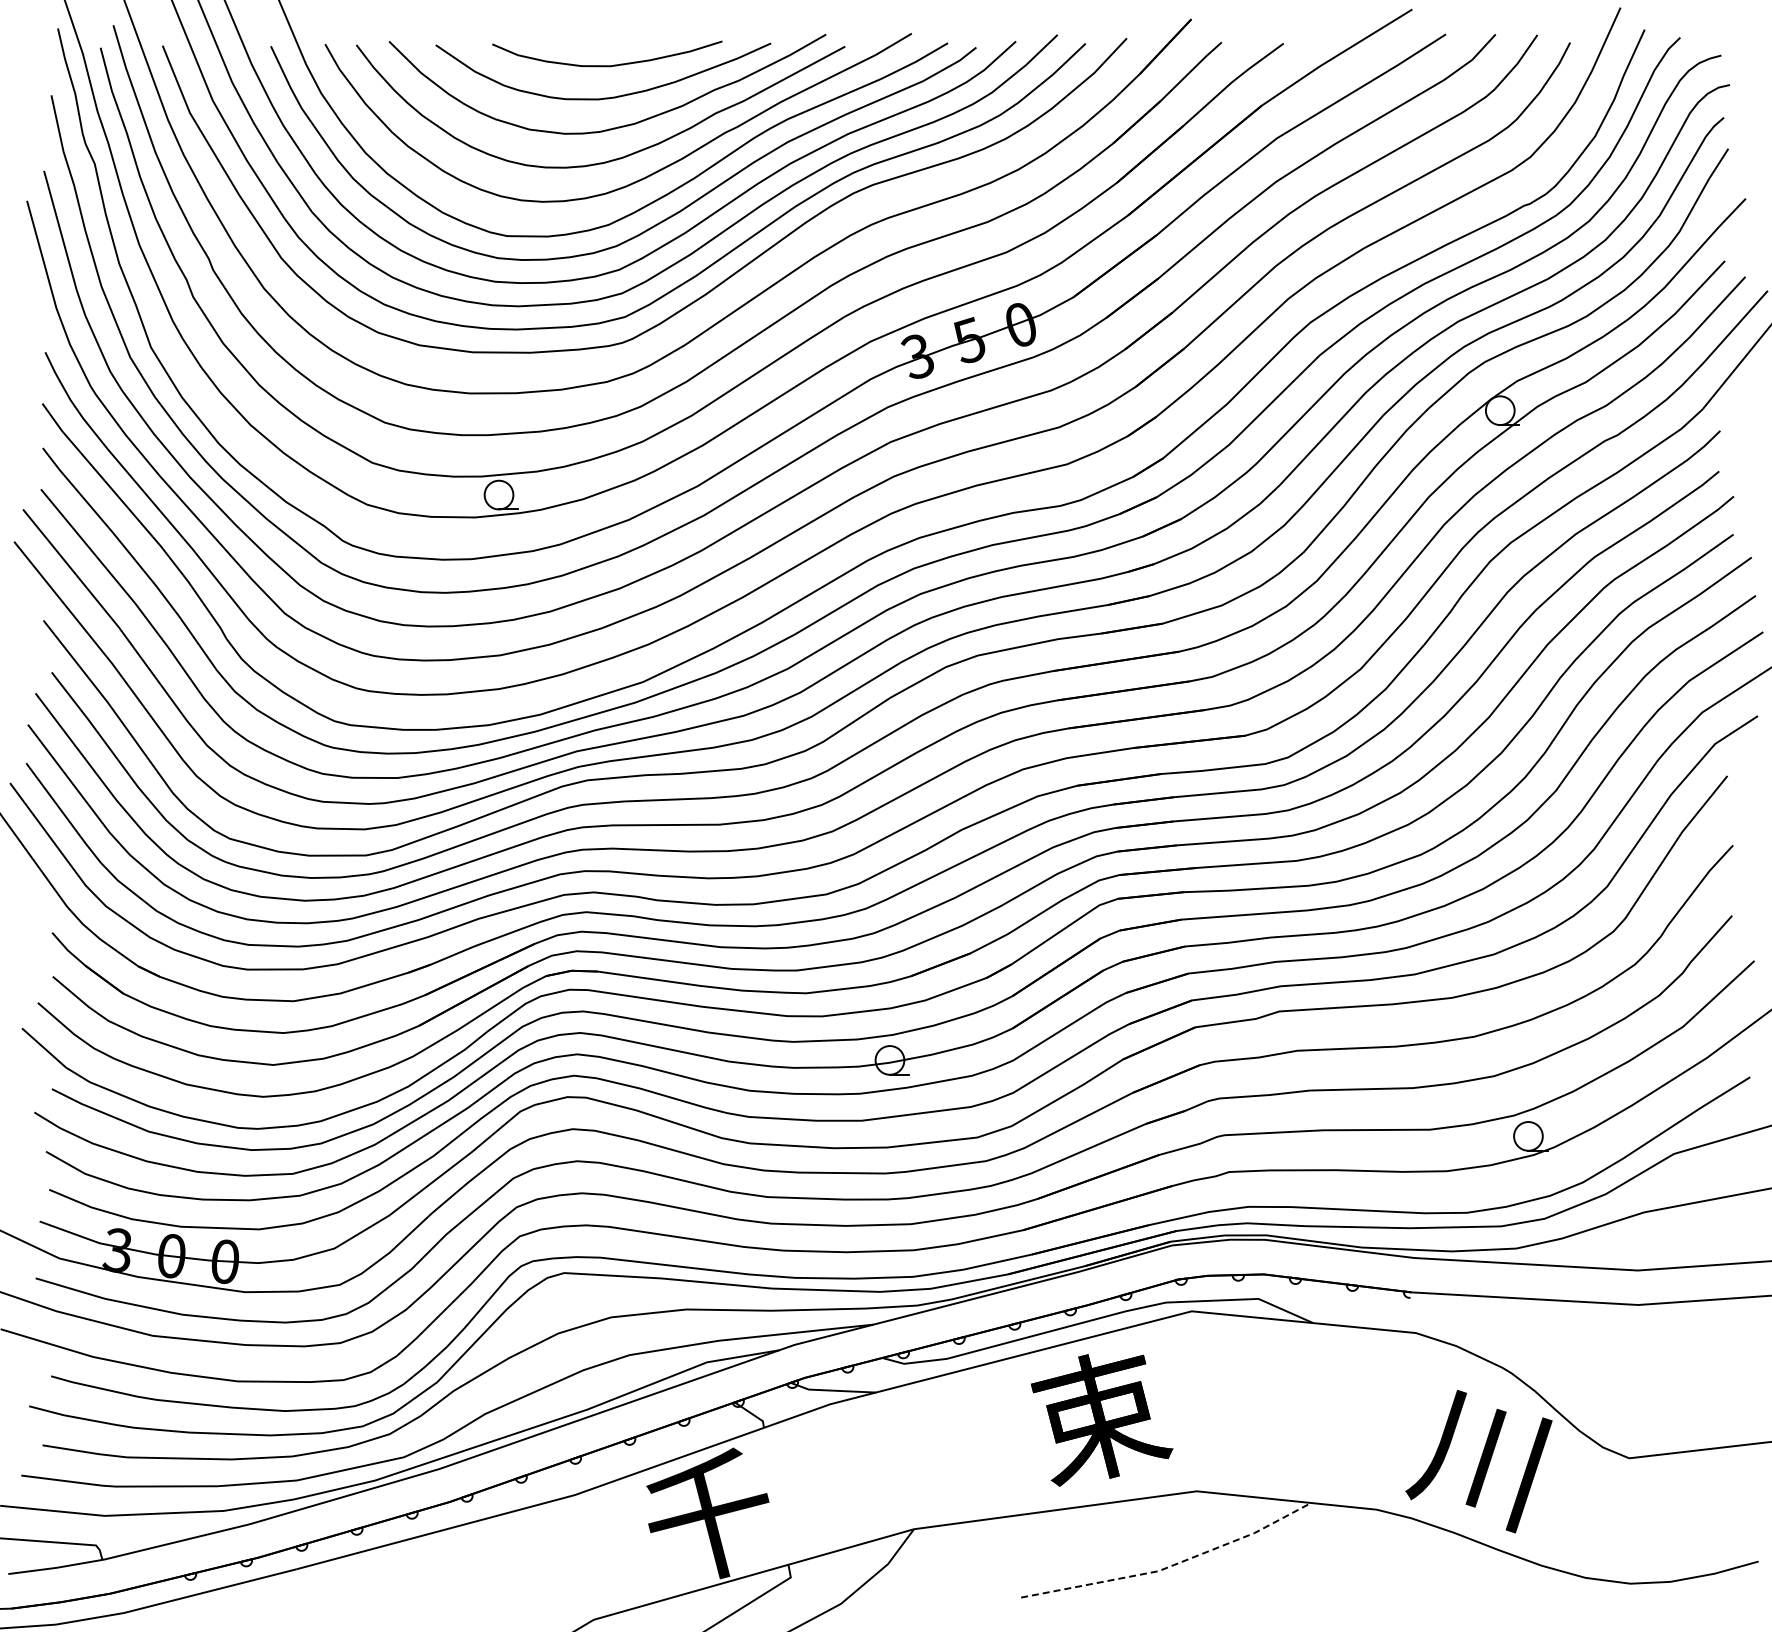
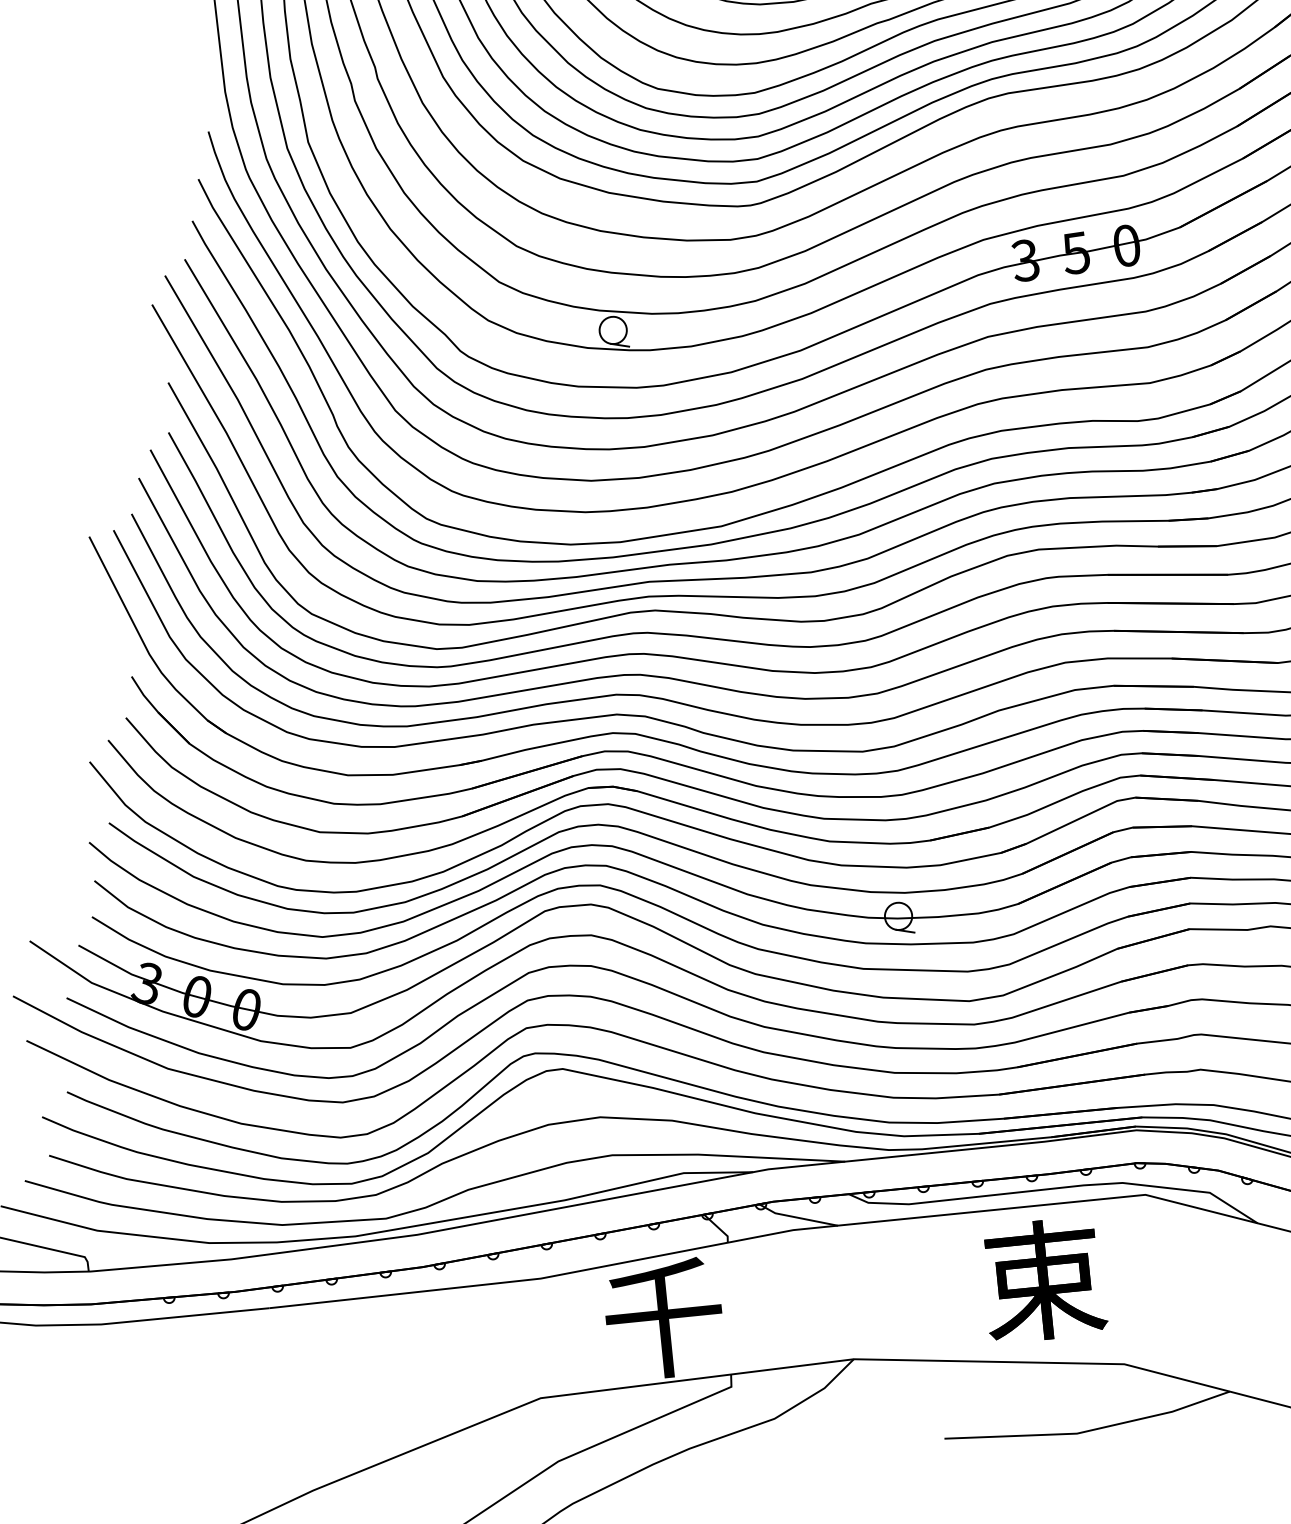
line: (1172, 1565) -> (1090, 1430), dashed -> solid

